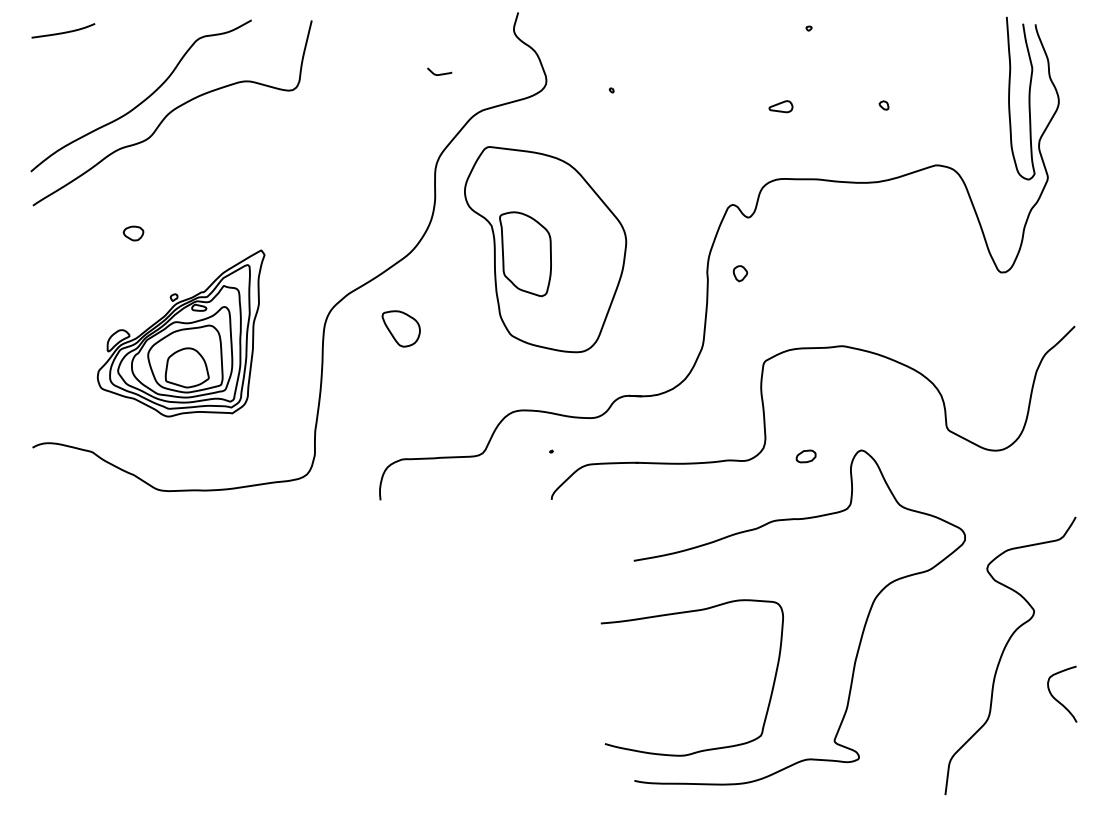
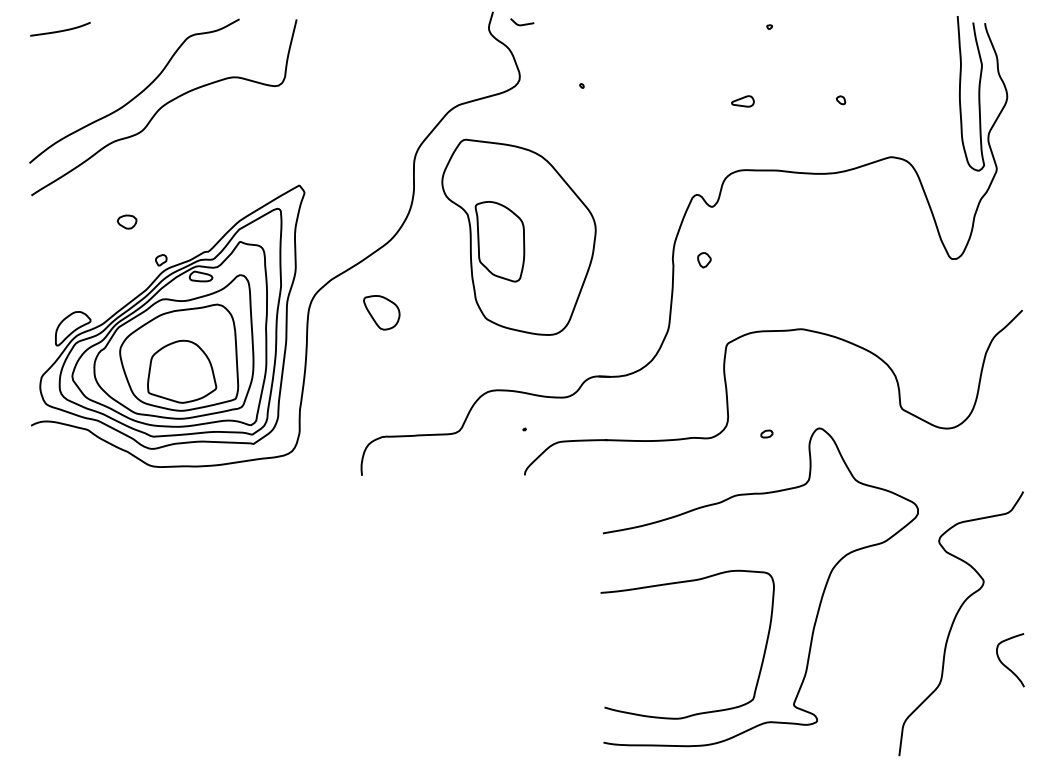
curve: (439, 74) -> (522, 24), moved
part: (181, 332) -> (172, 316), size x1.67
part: (805, 455) -> (766, 433), size x0.62
curve: (684, 613) -> (680, 583), moved

